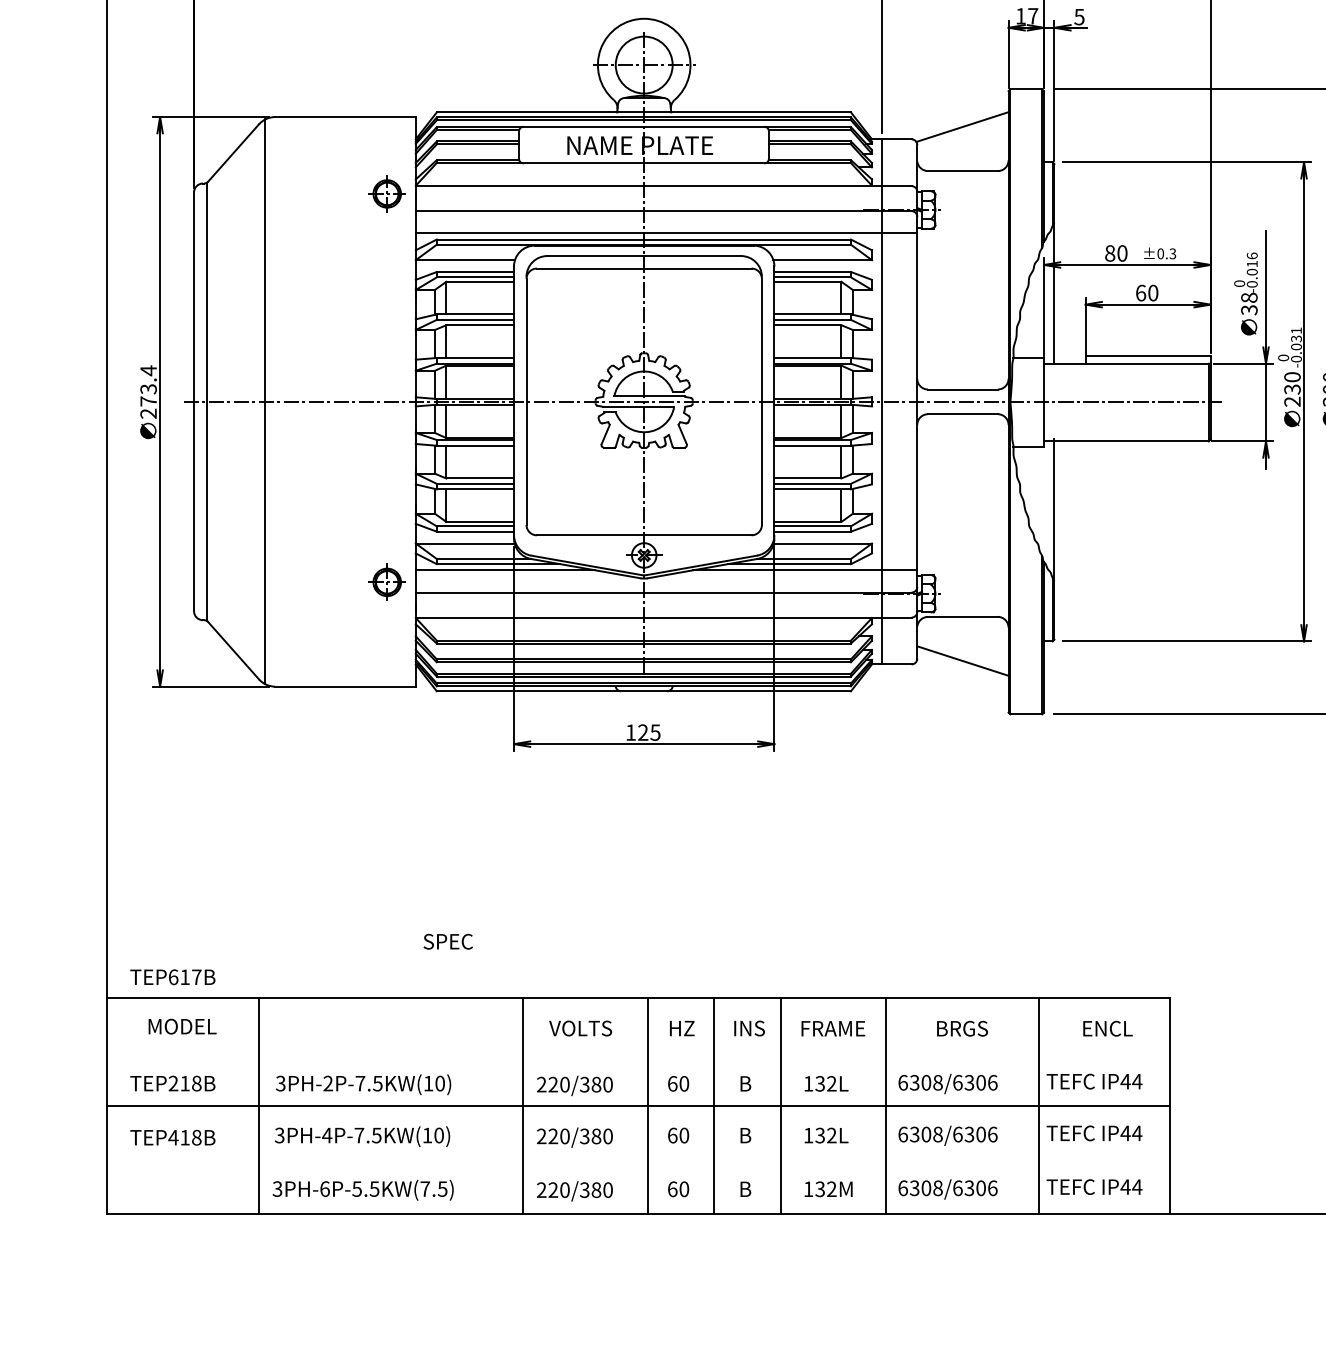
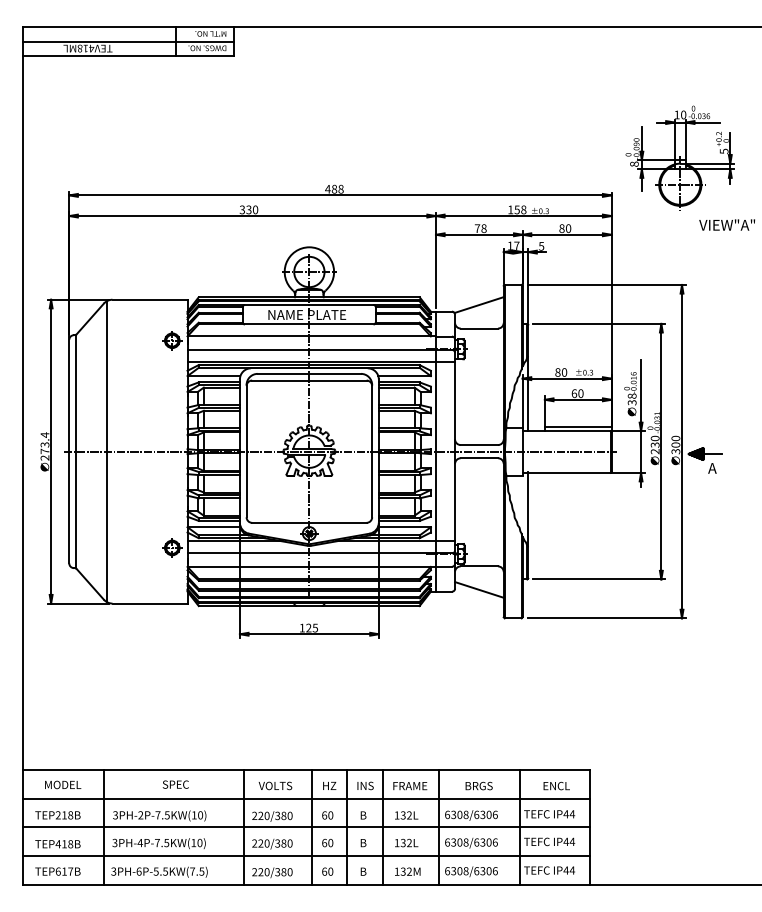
text: (447, 941) -> (175, 784), moved
text: (172, 977) -> (57, 871), moved
line: (636, 1052) -> (305, 798), added
line: (636, 1160) -> (305, 856), added

